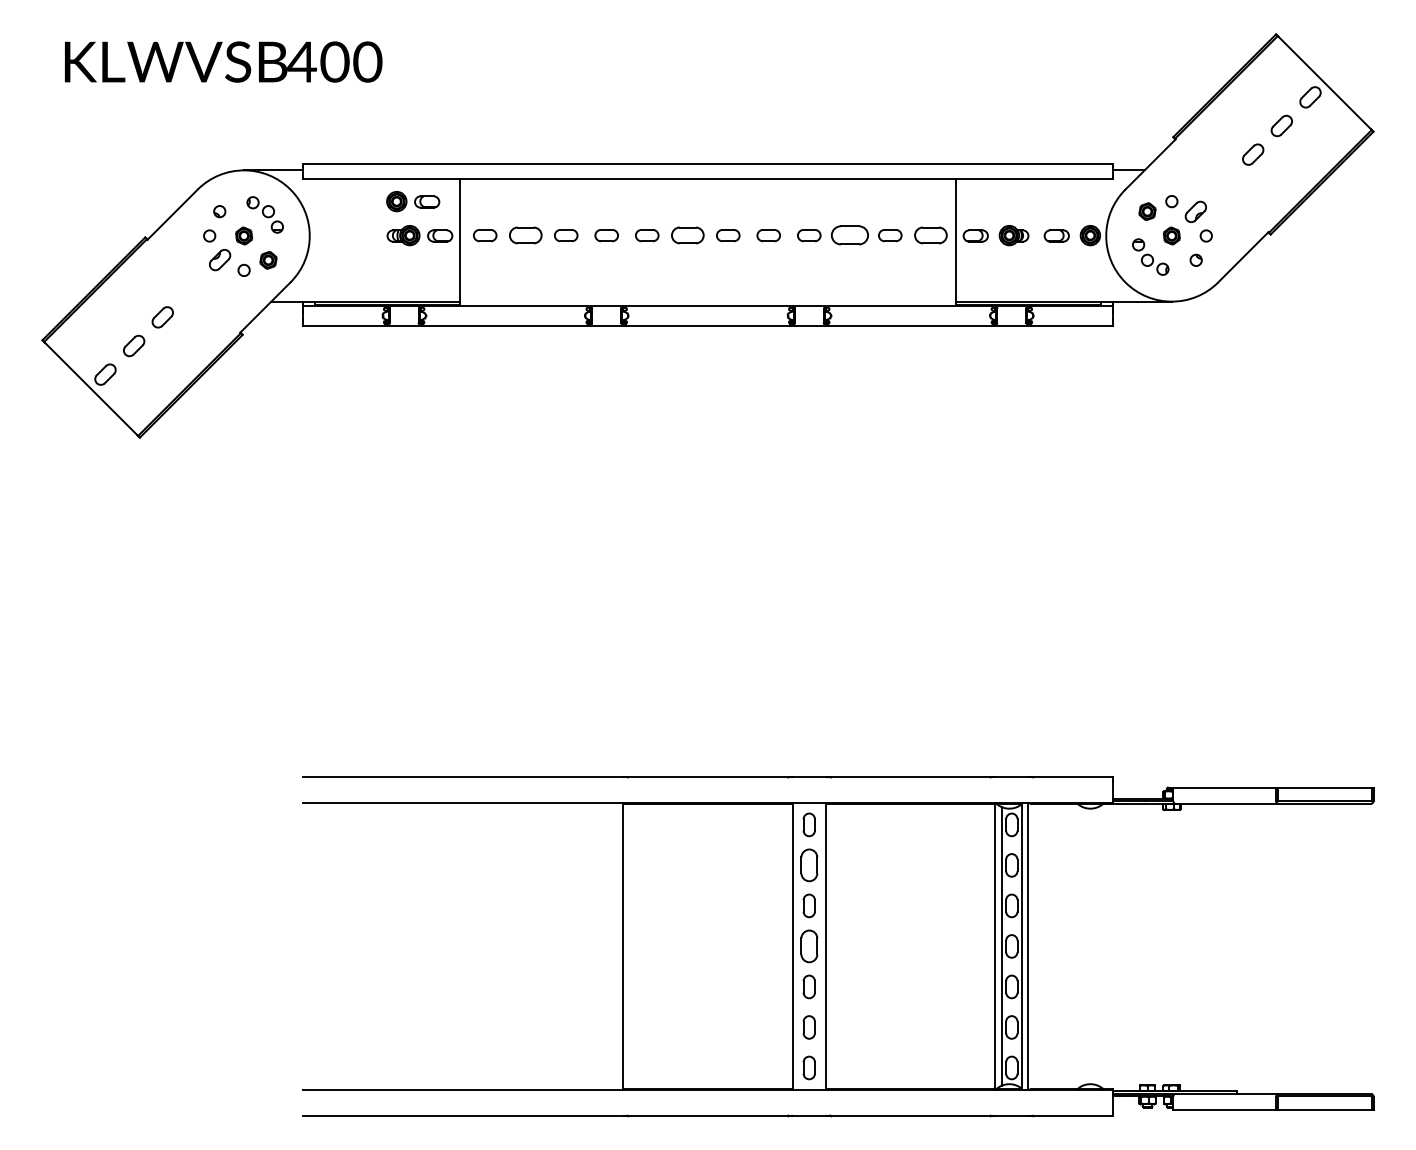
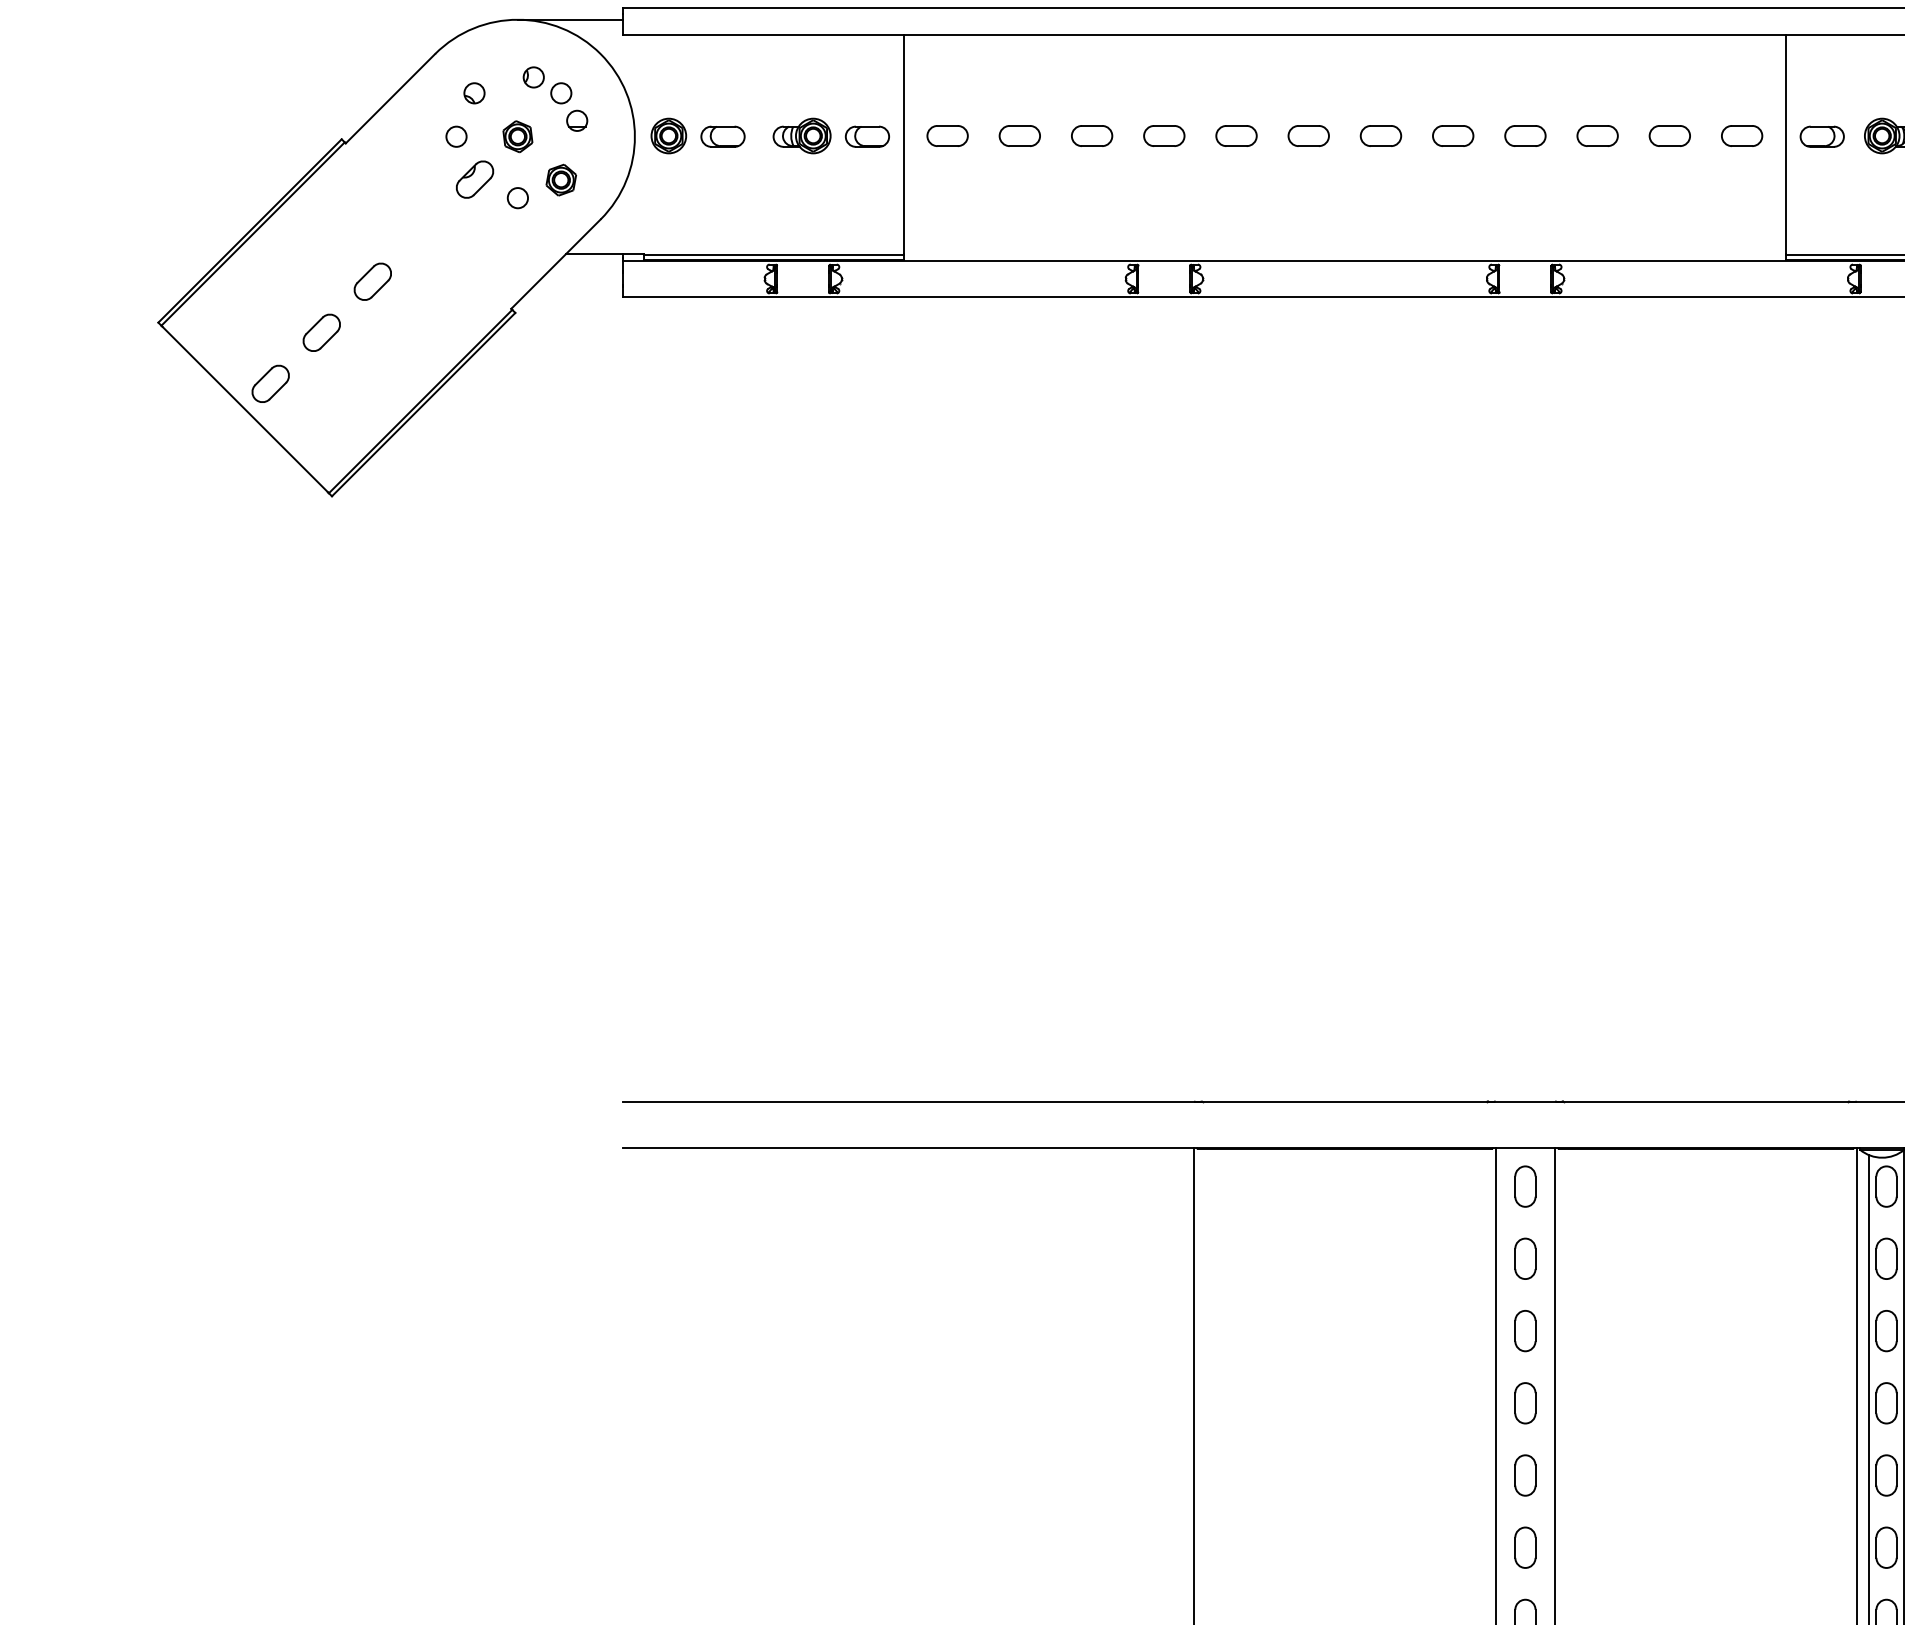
part: (413, 201) -> (698, 135), moved
part: (525, 235) -> (1019, 135), size x0.71
part: (687, 235) -> (1308, 135), size x0.71
part: (849, 235) -> (1597, 135), size x0.62
part: (930, 235) -> (1741, 135), size x0.71
part: (808, 865) -> (1524, 1259), size x0.71
part: (808, 946) -> (1524, 1403), size x0.71

